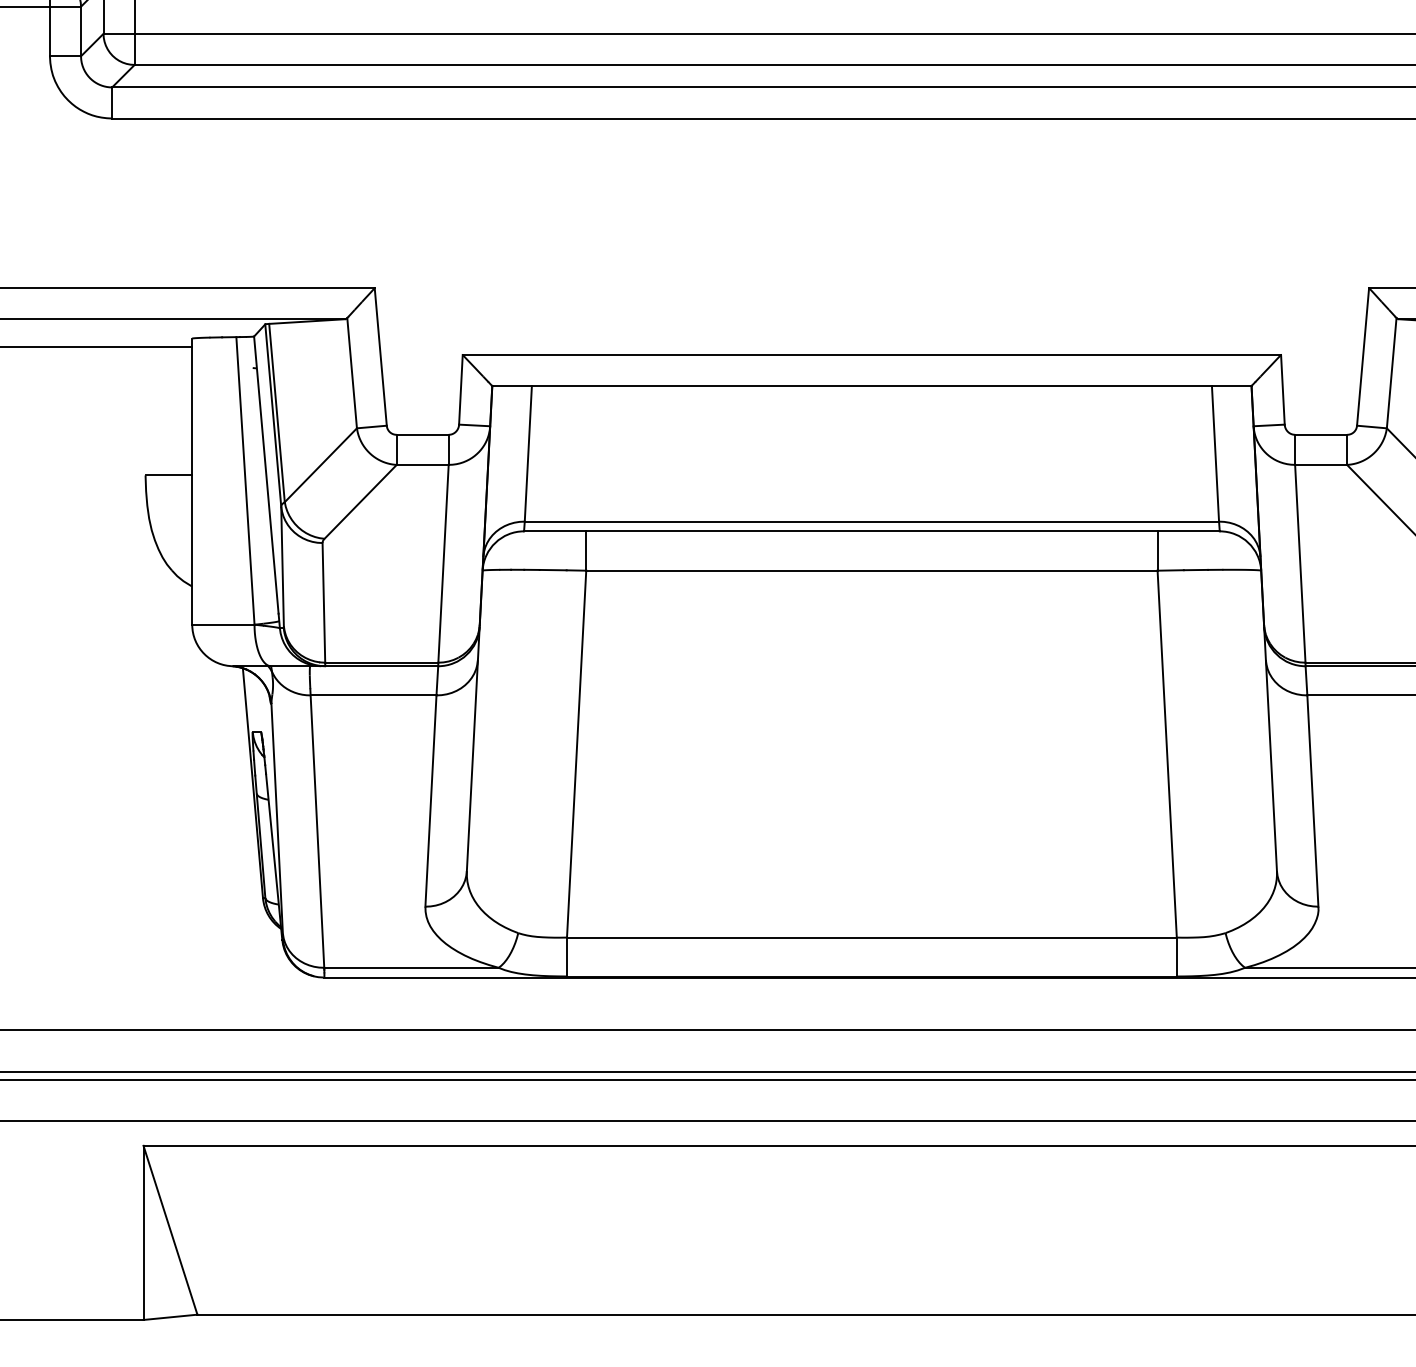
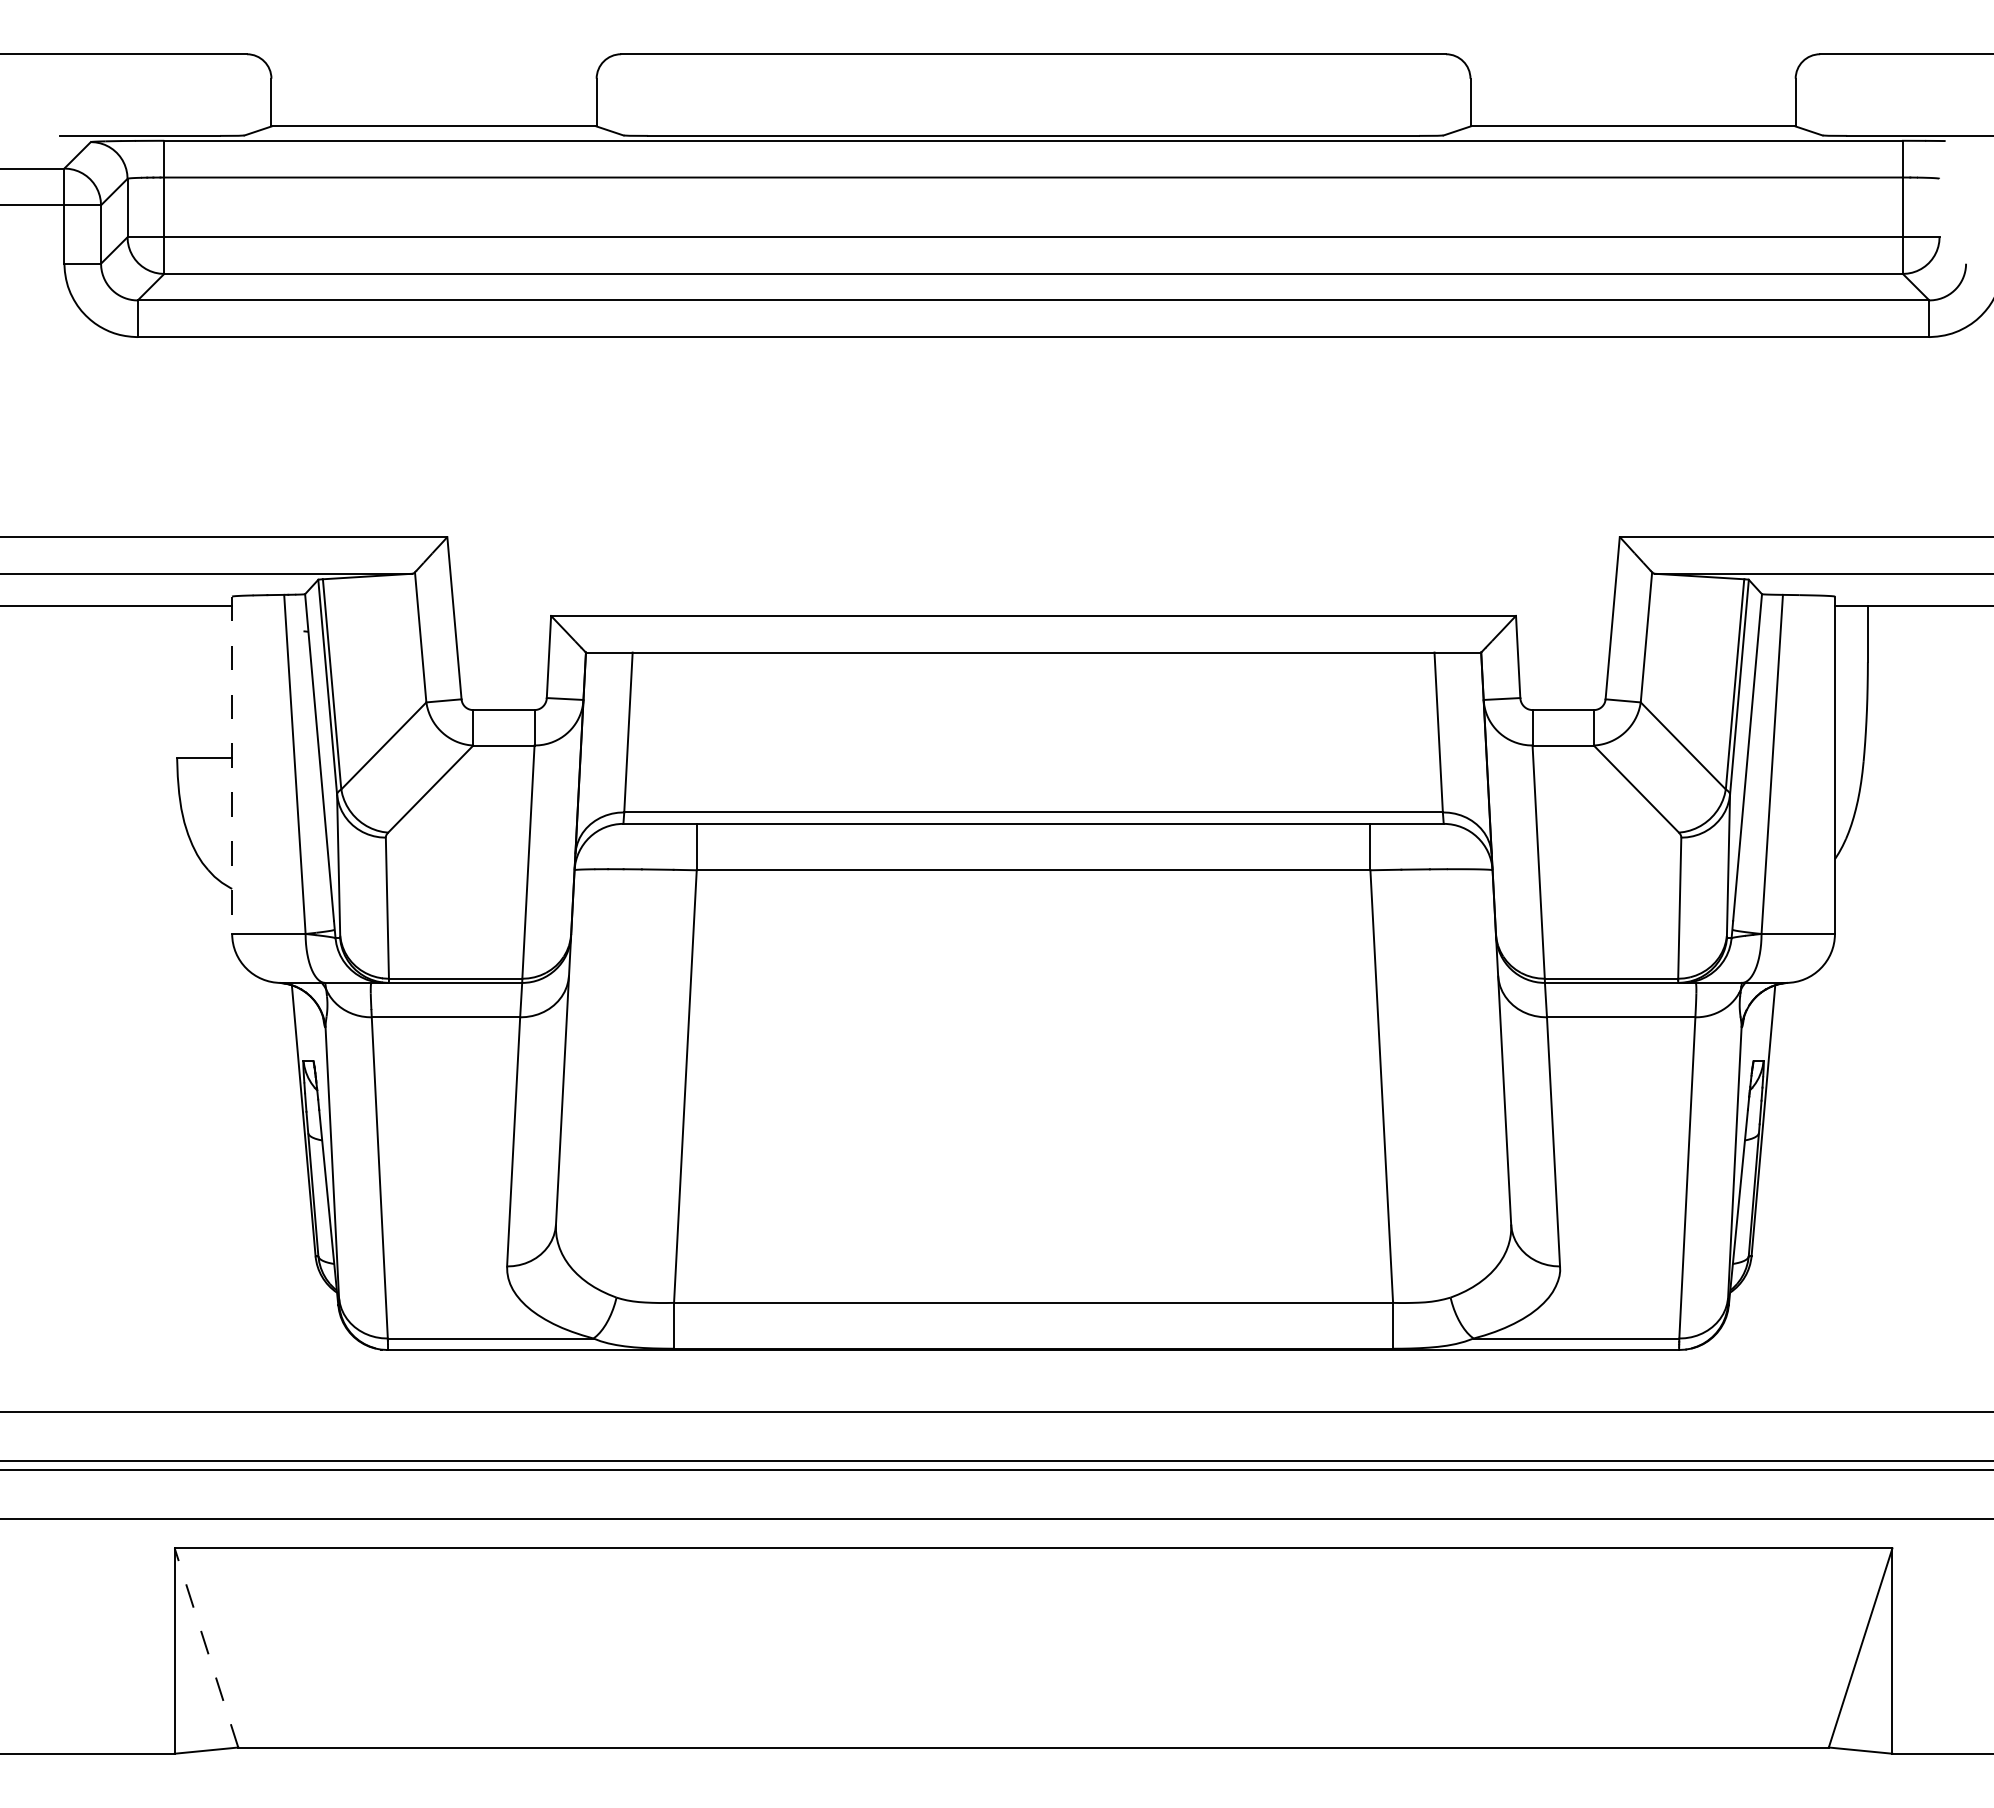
line: (192, 481) -> (232, 765), solid -> dashed
line: (170, 1229) -> (206, 1647), solid -> dashed

